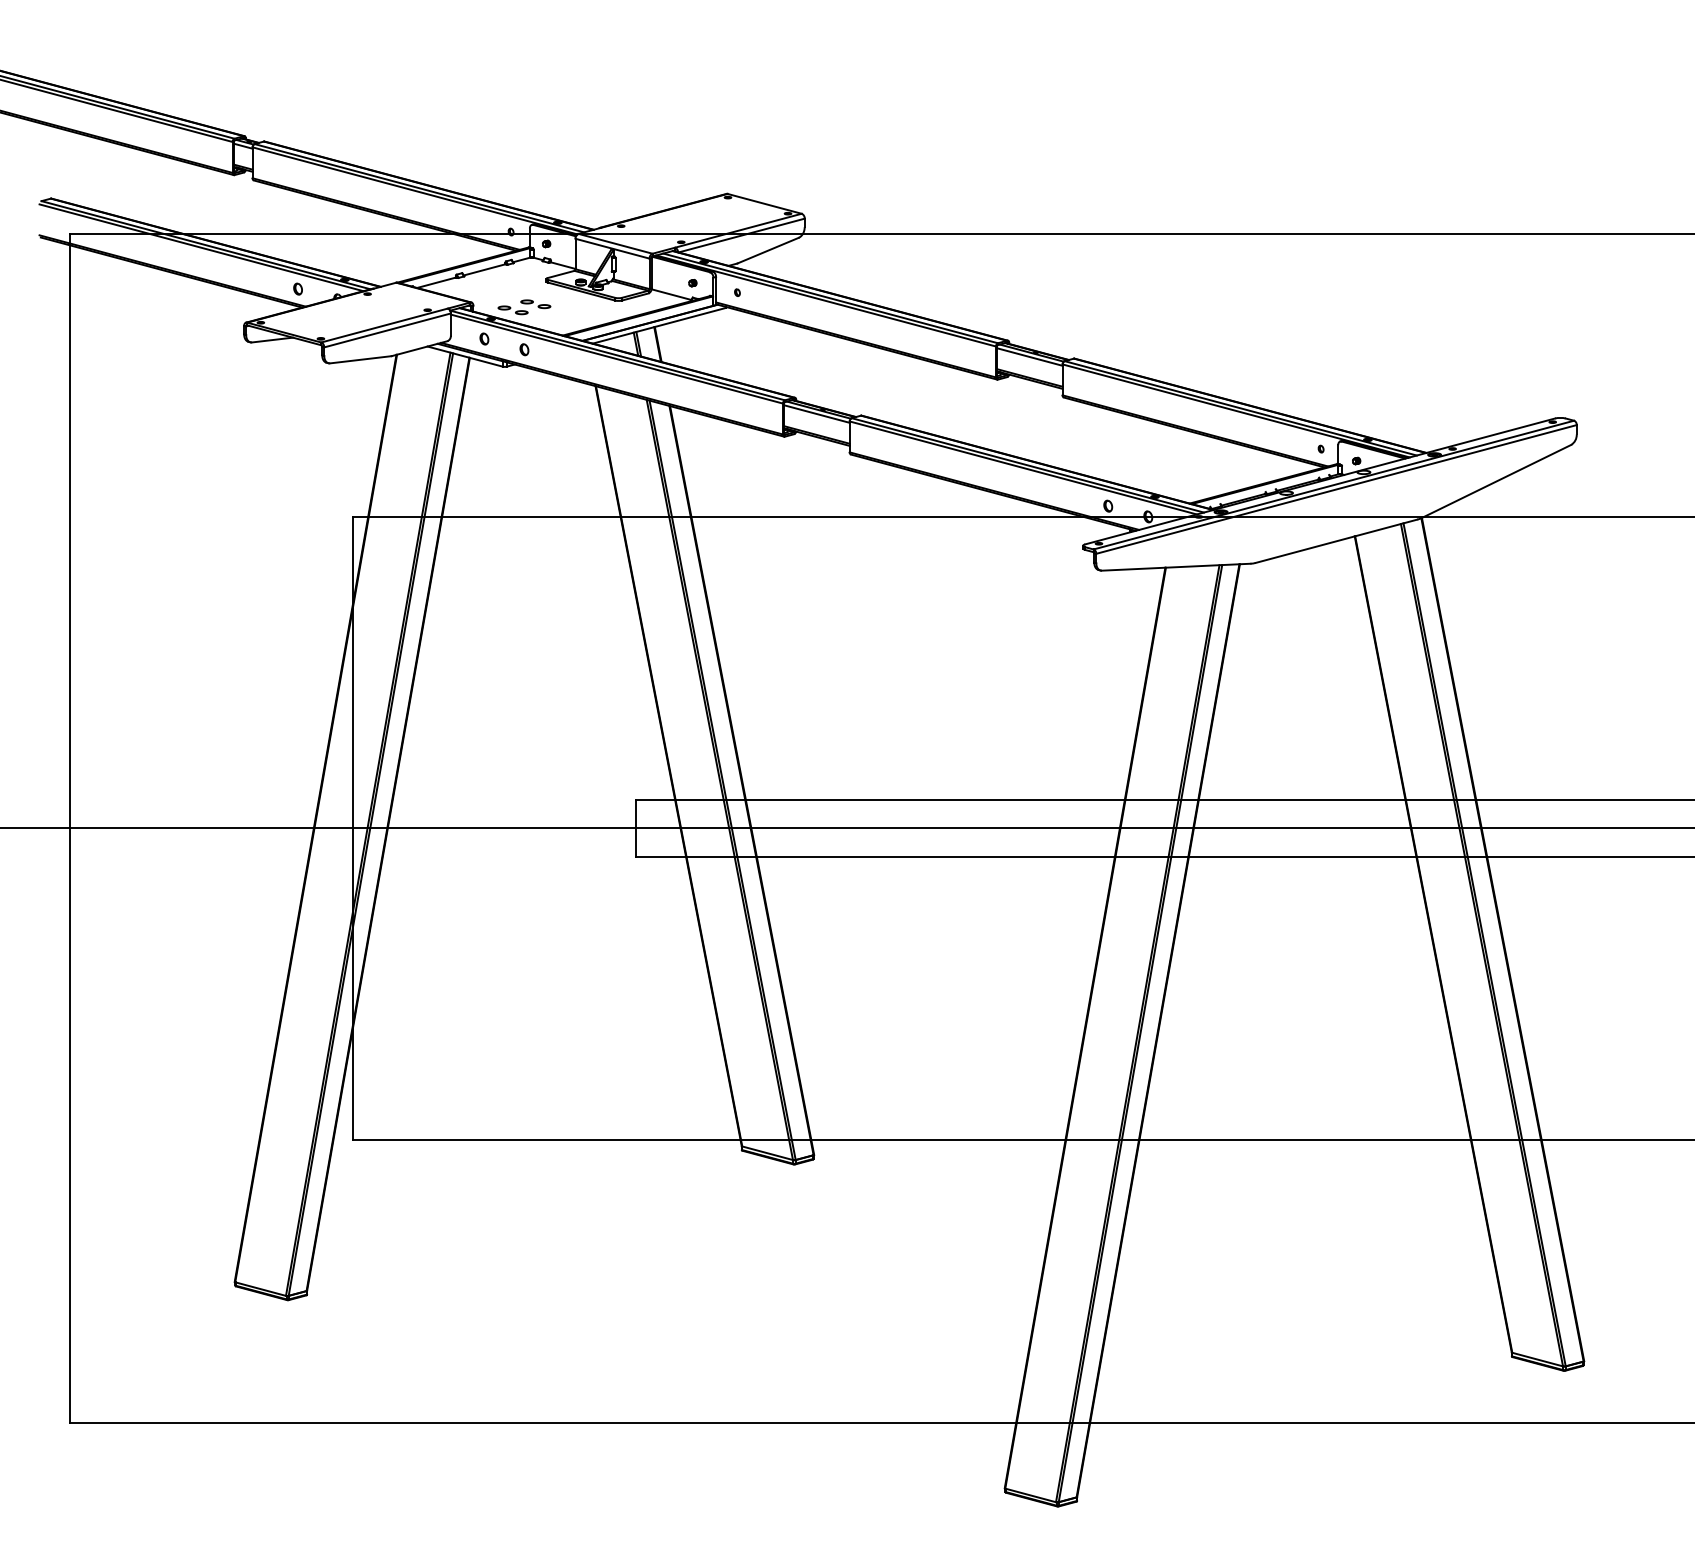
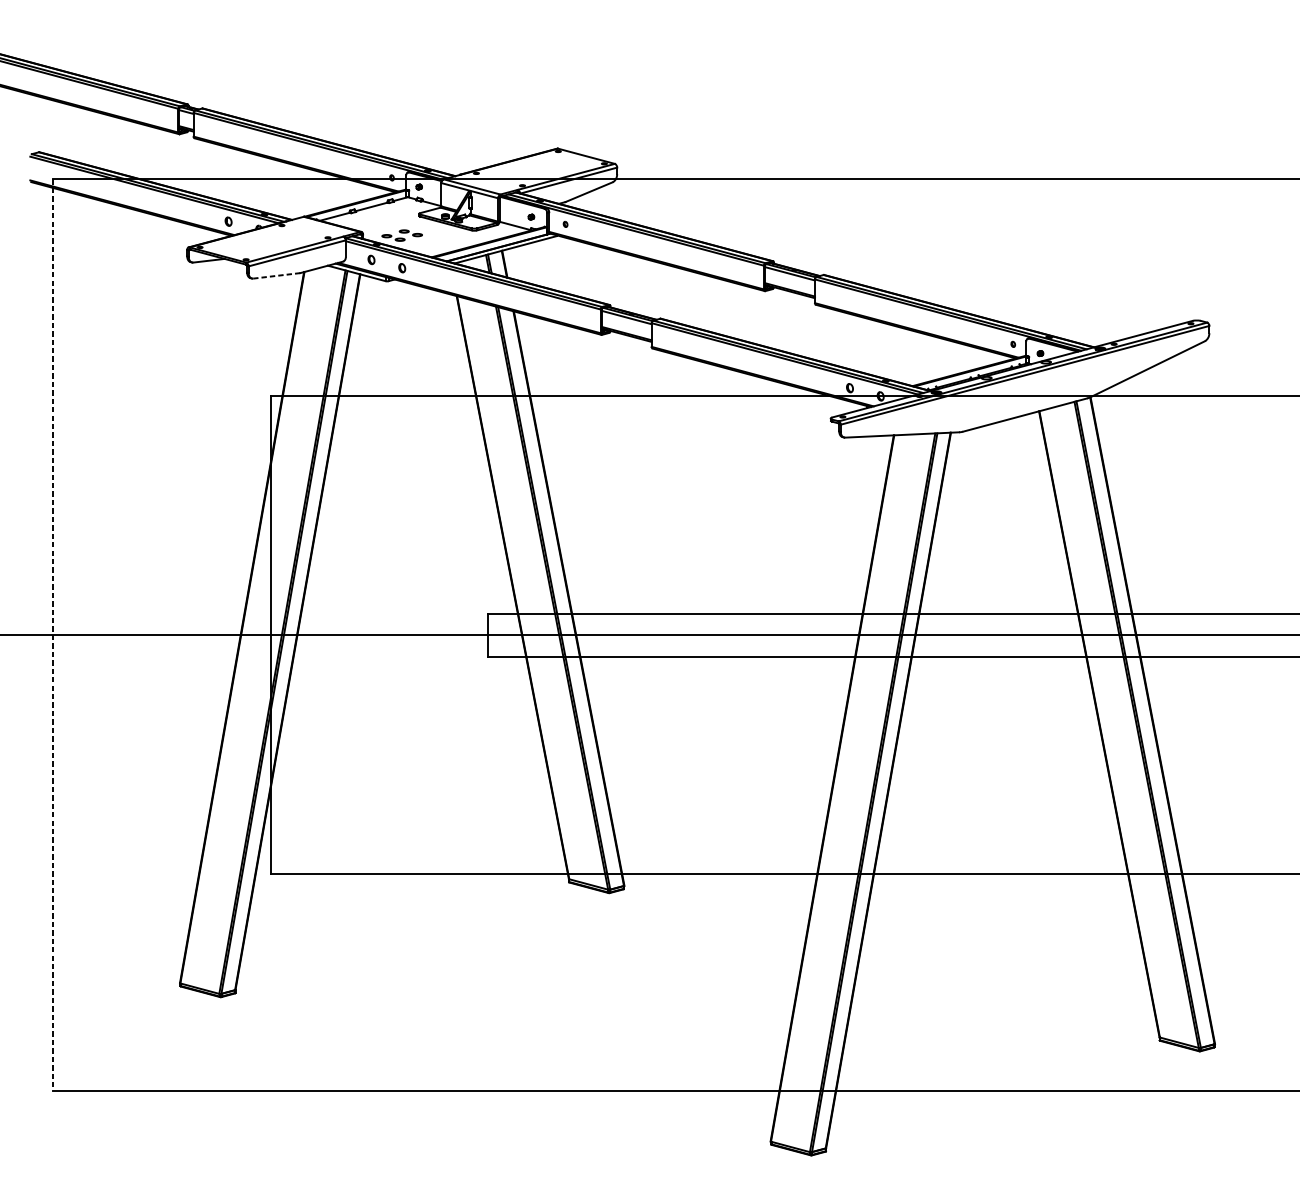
line: (360, 359) -> (276, 275), solid -> dashed
line: (69, 828) -> (53, 635), solid -> dashed

